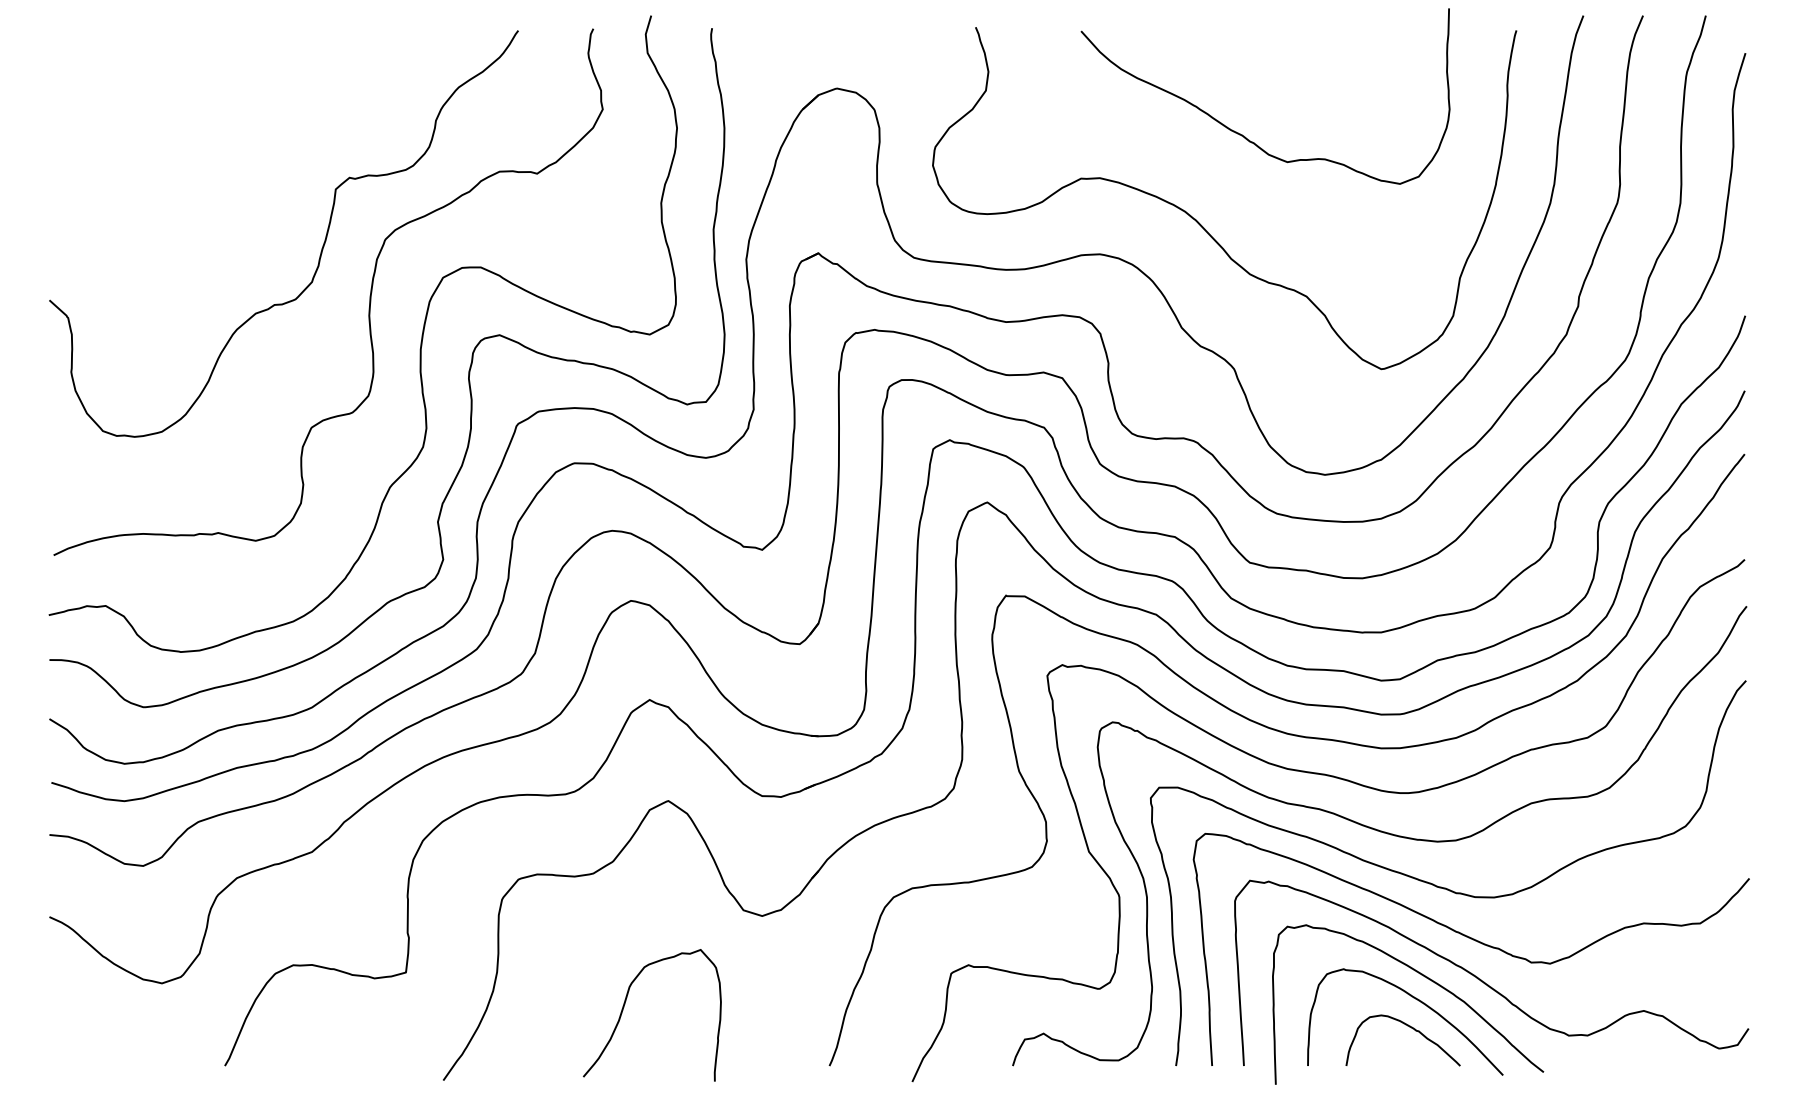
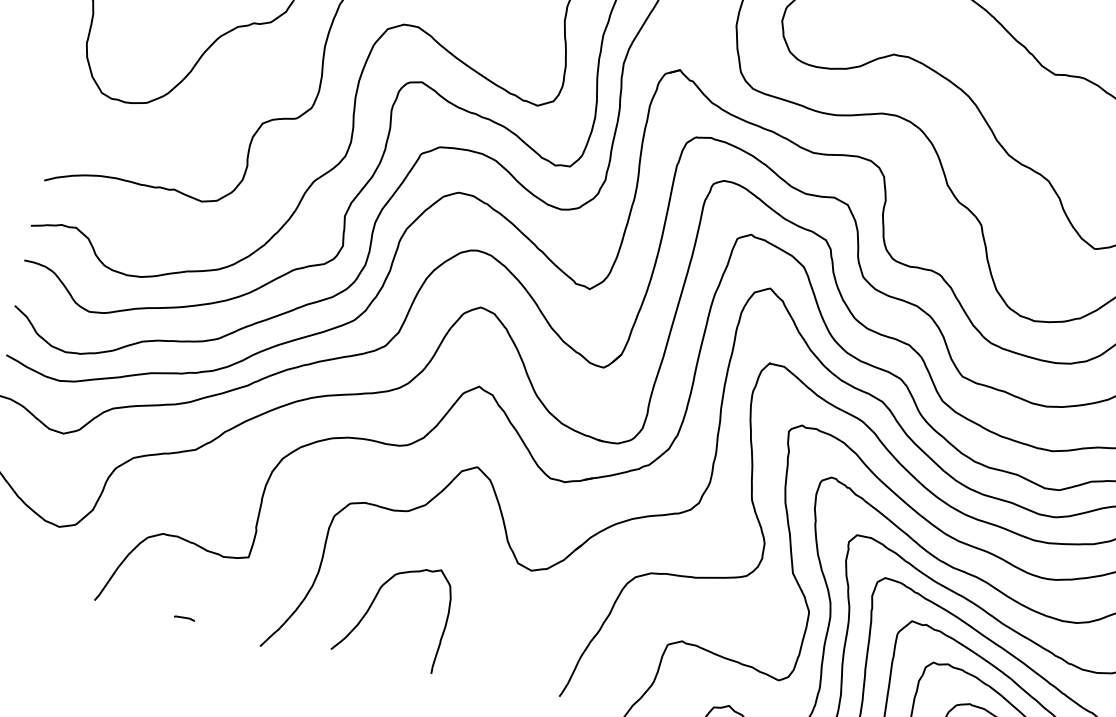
curve: (624, 1007) -> (373, 602), moved
line: (341, 1064) -> (184, 617), added

